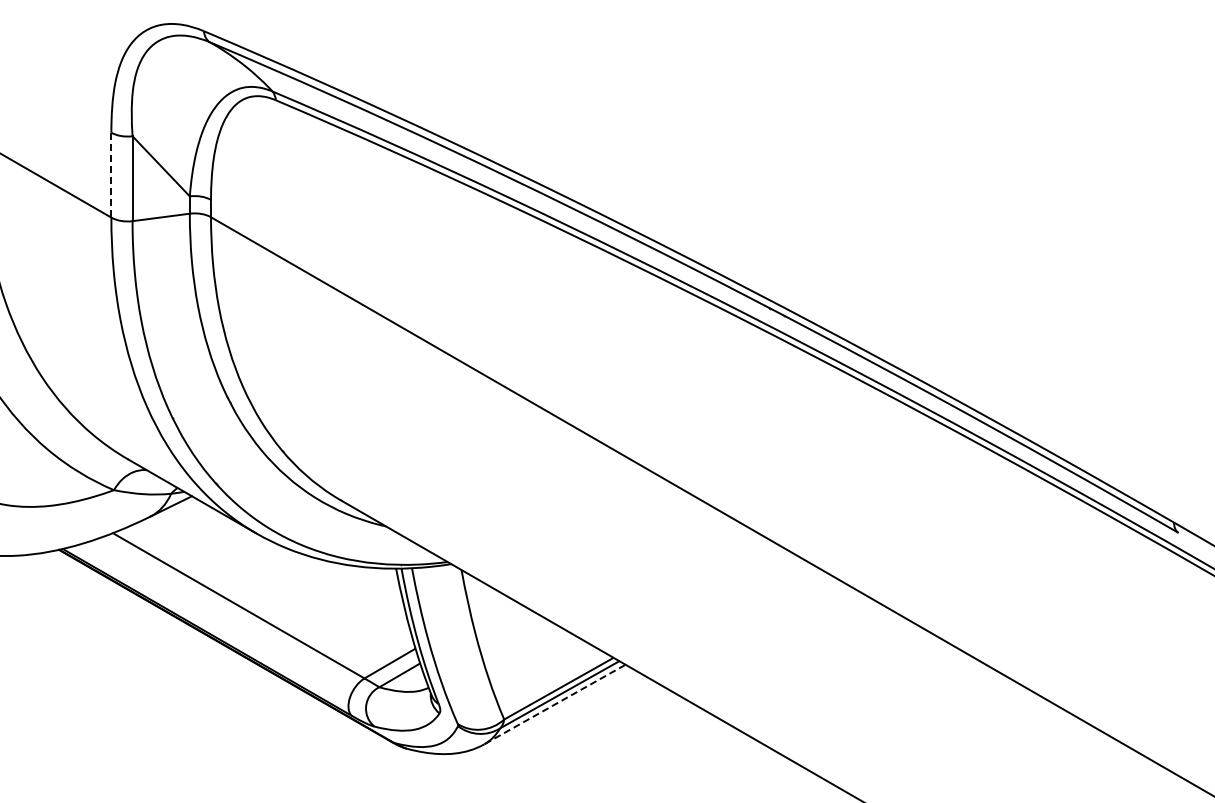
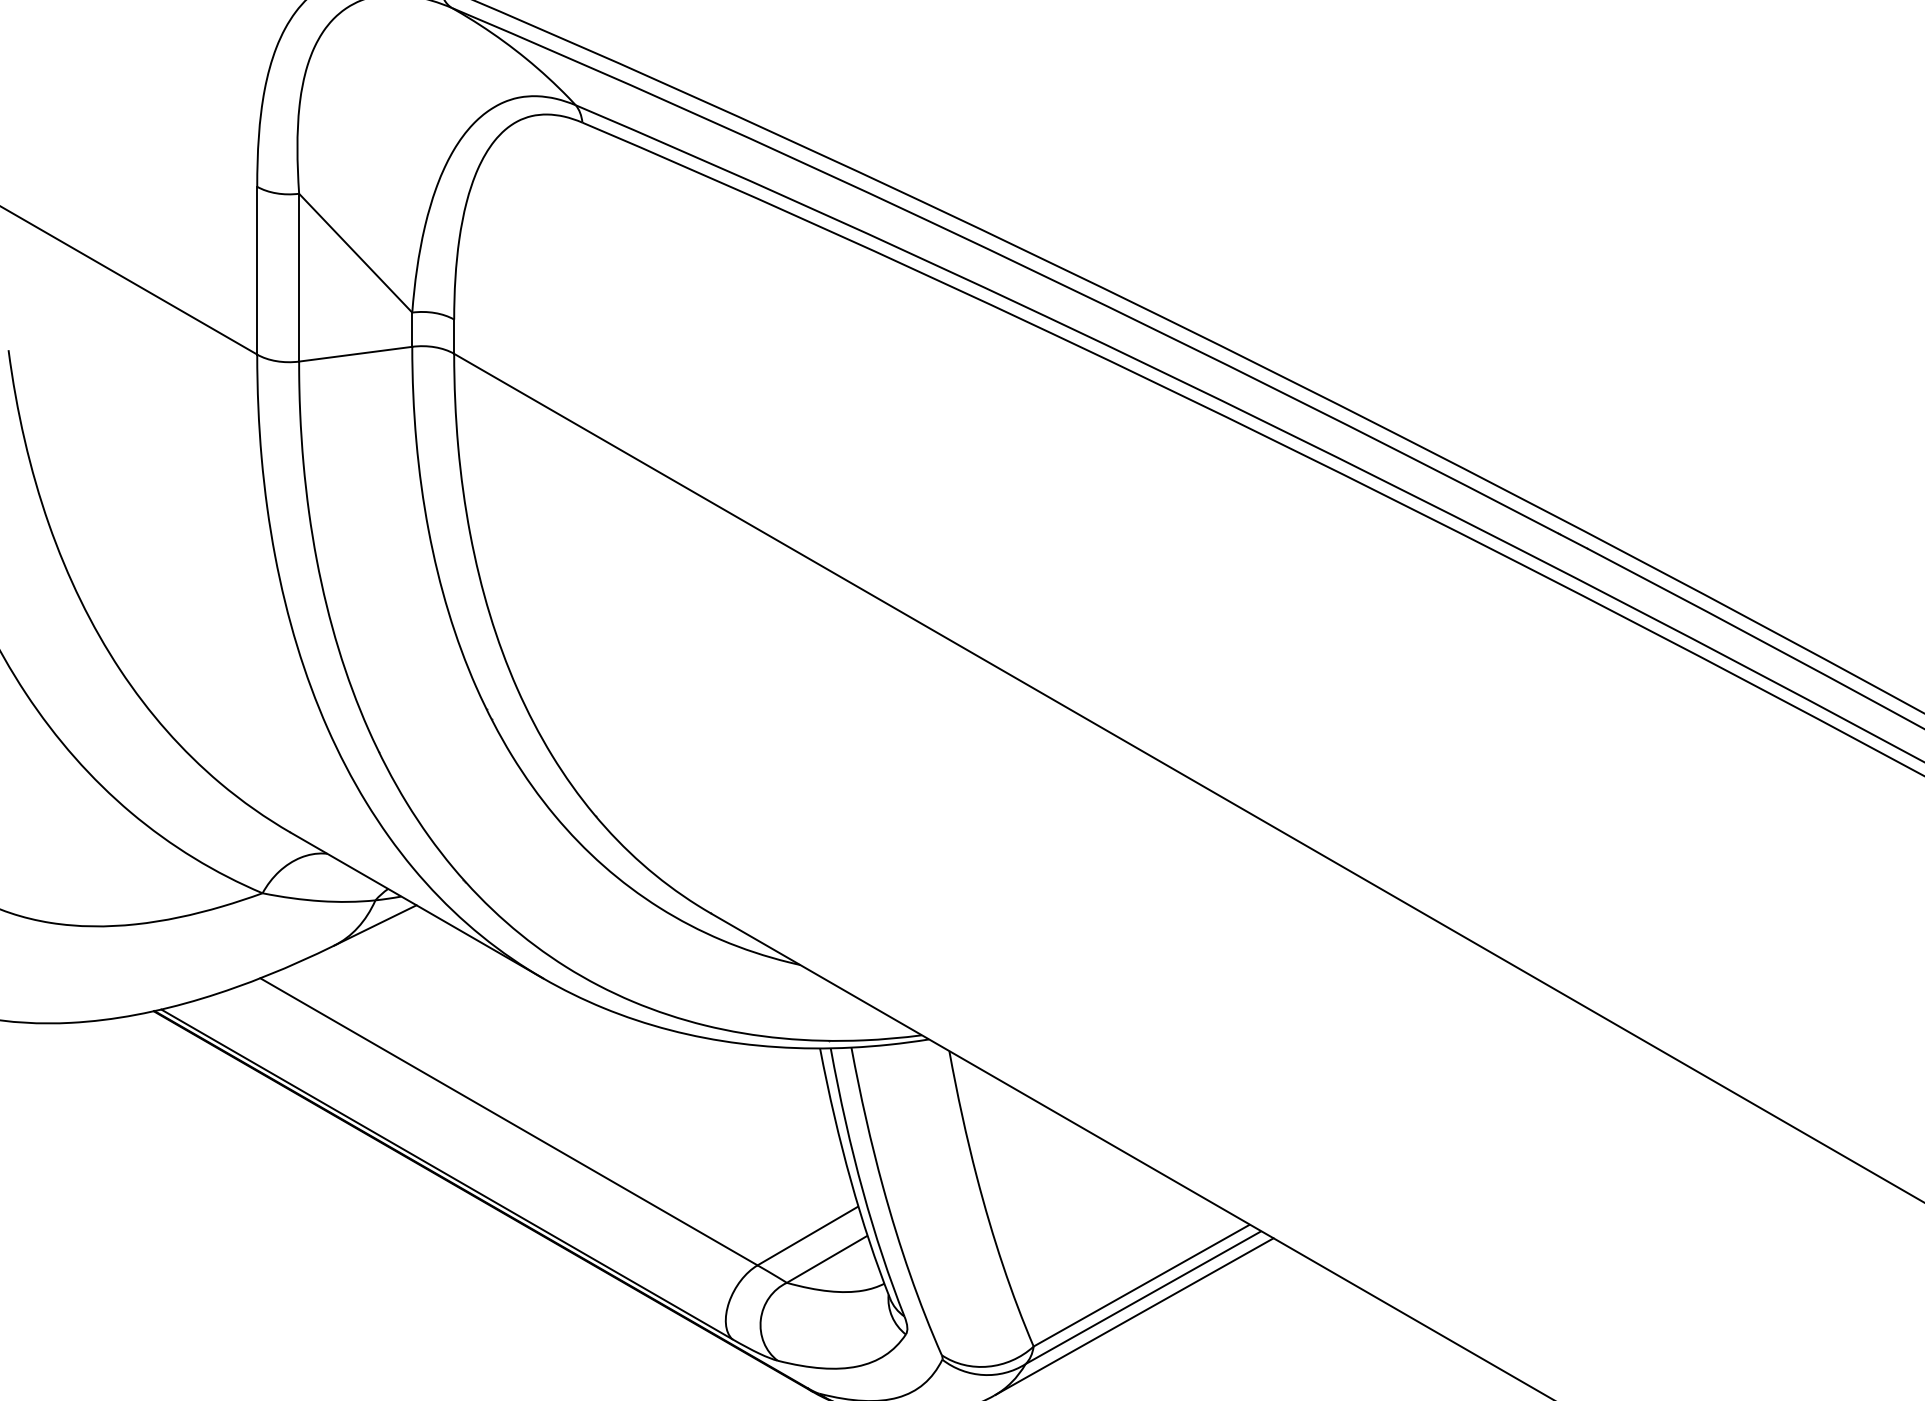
line: (111, 175) -> (257, 271), dashed -> solid
line: (555, 704) -> (1135, 1316), dashed -> solid

